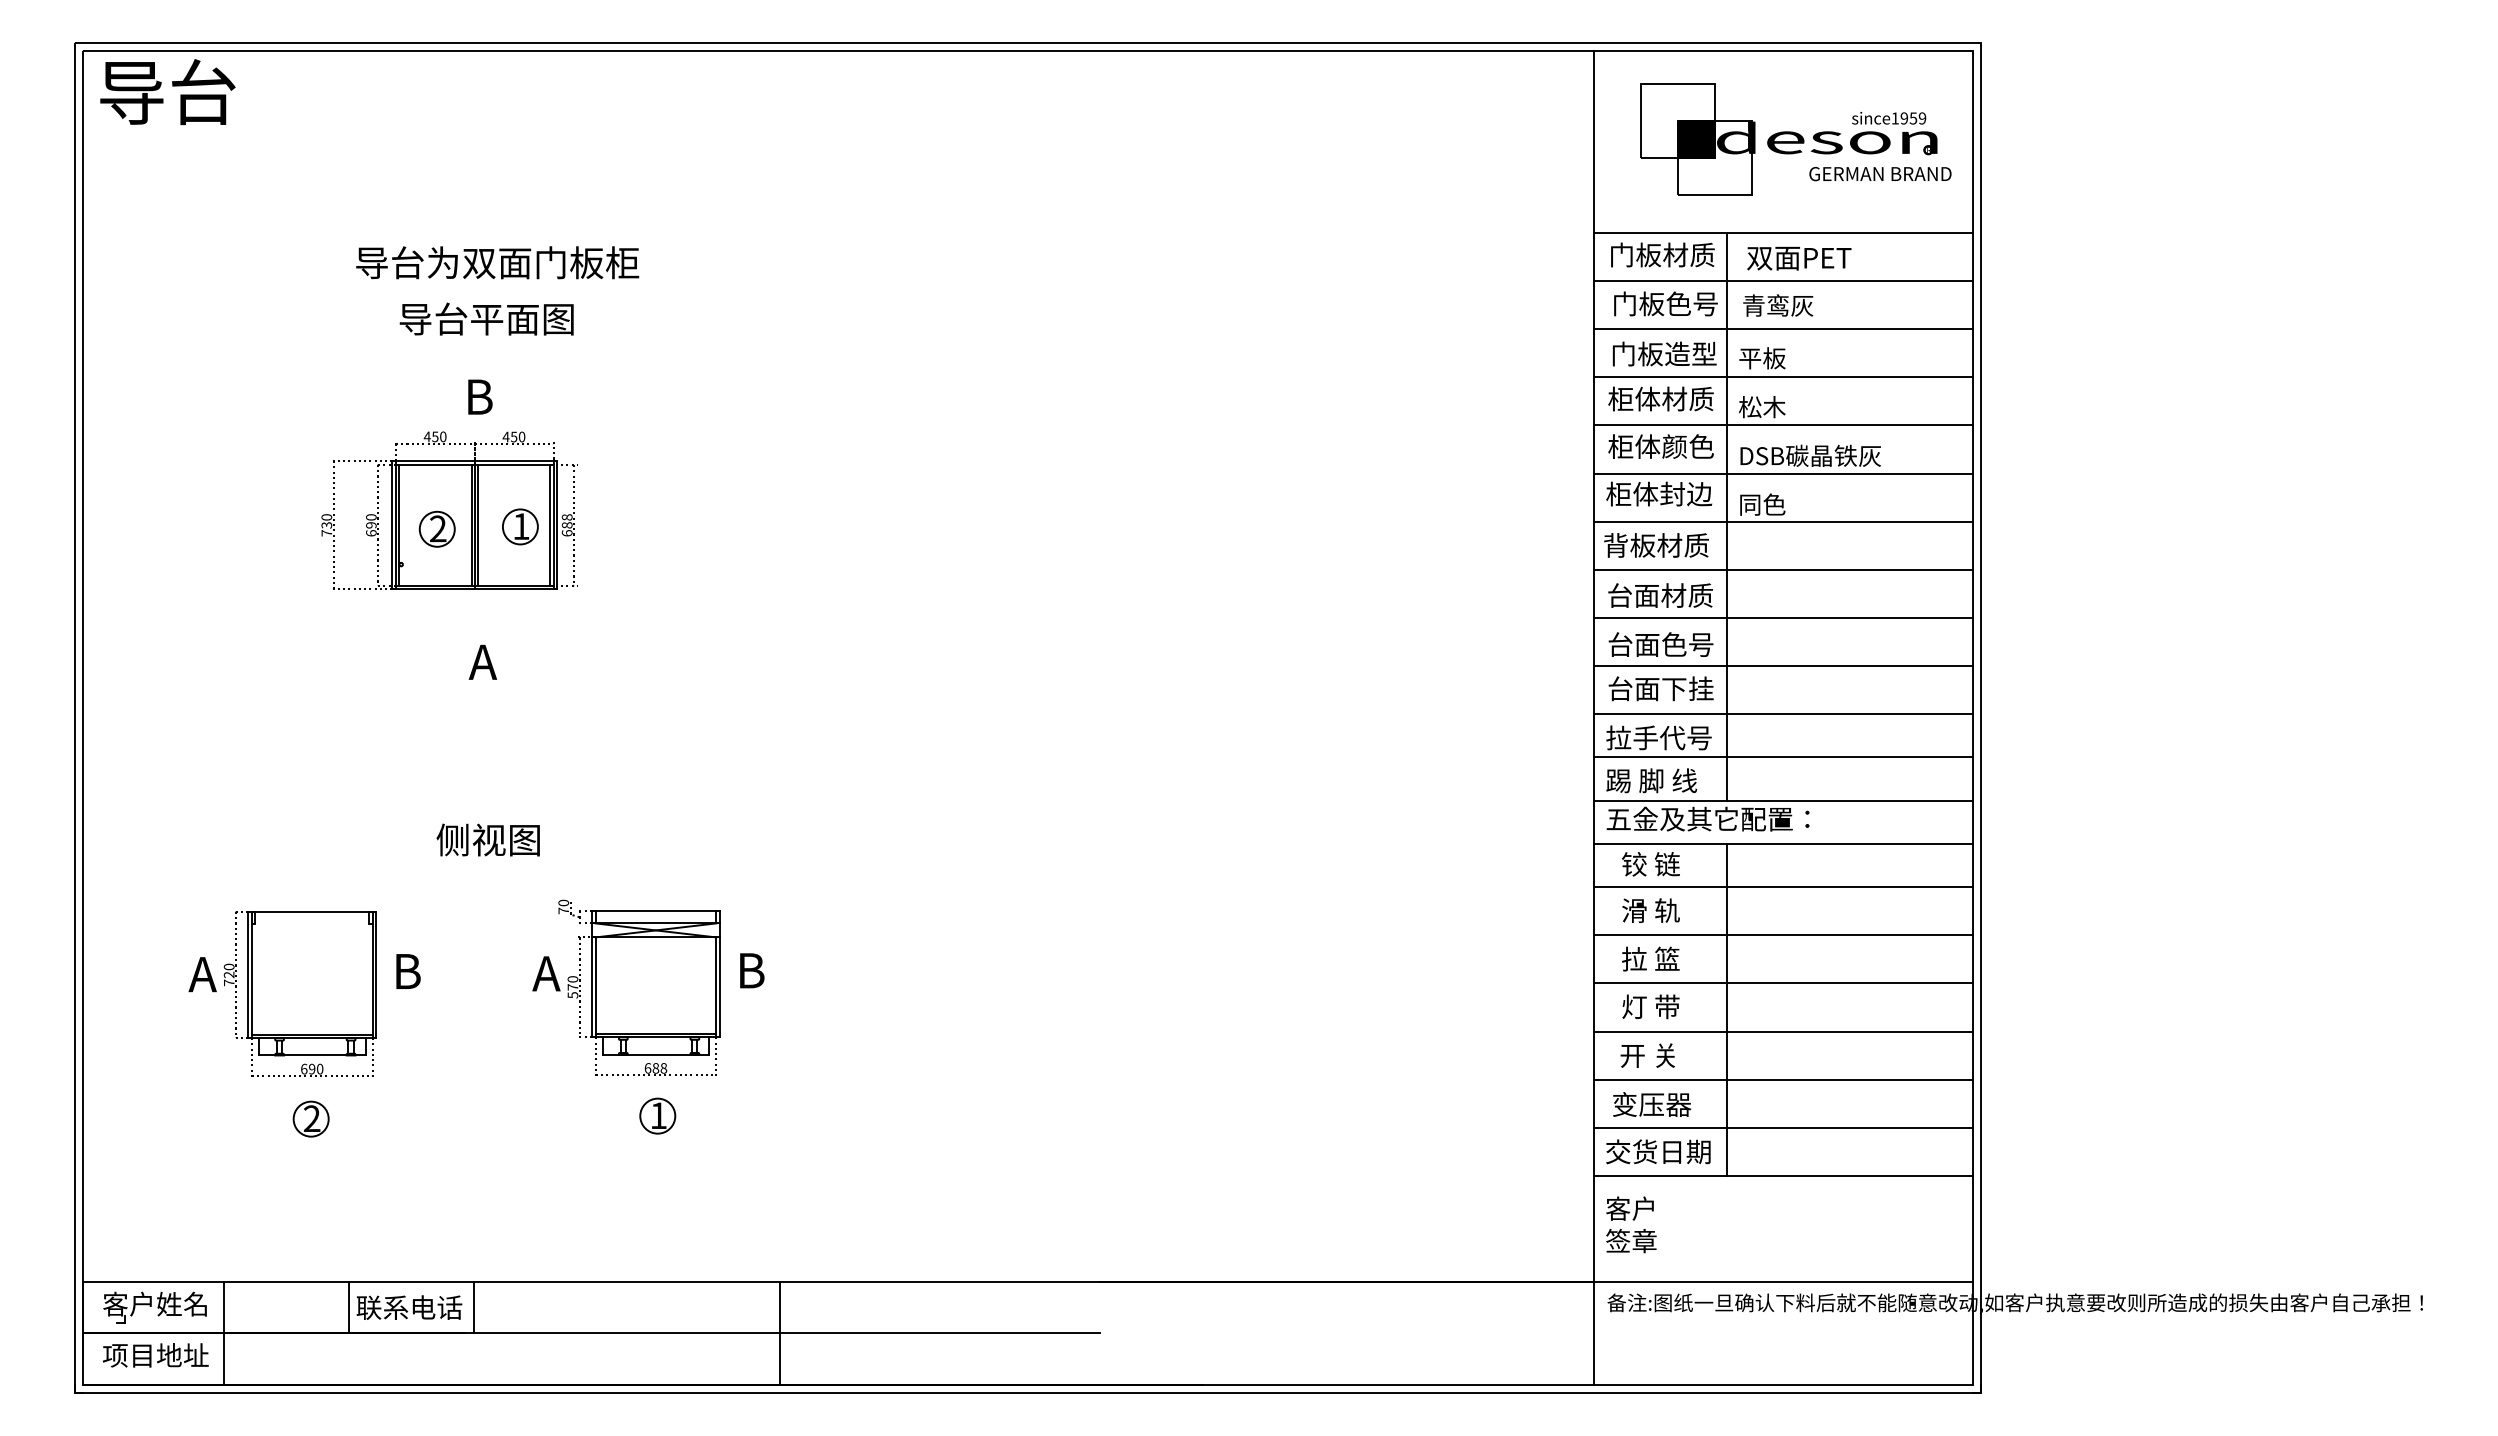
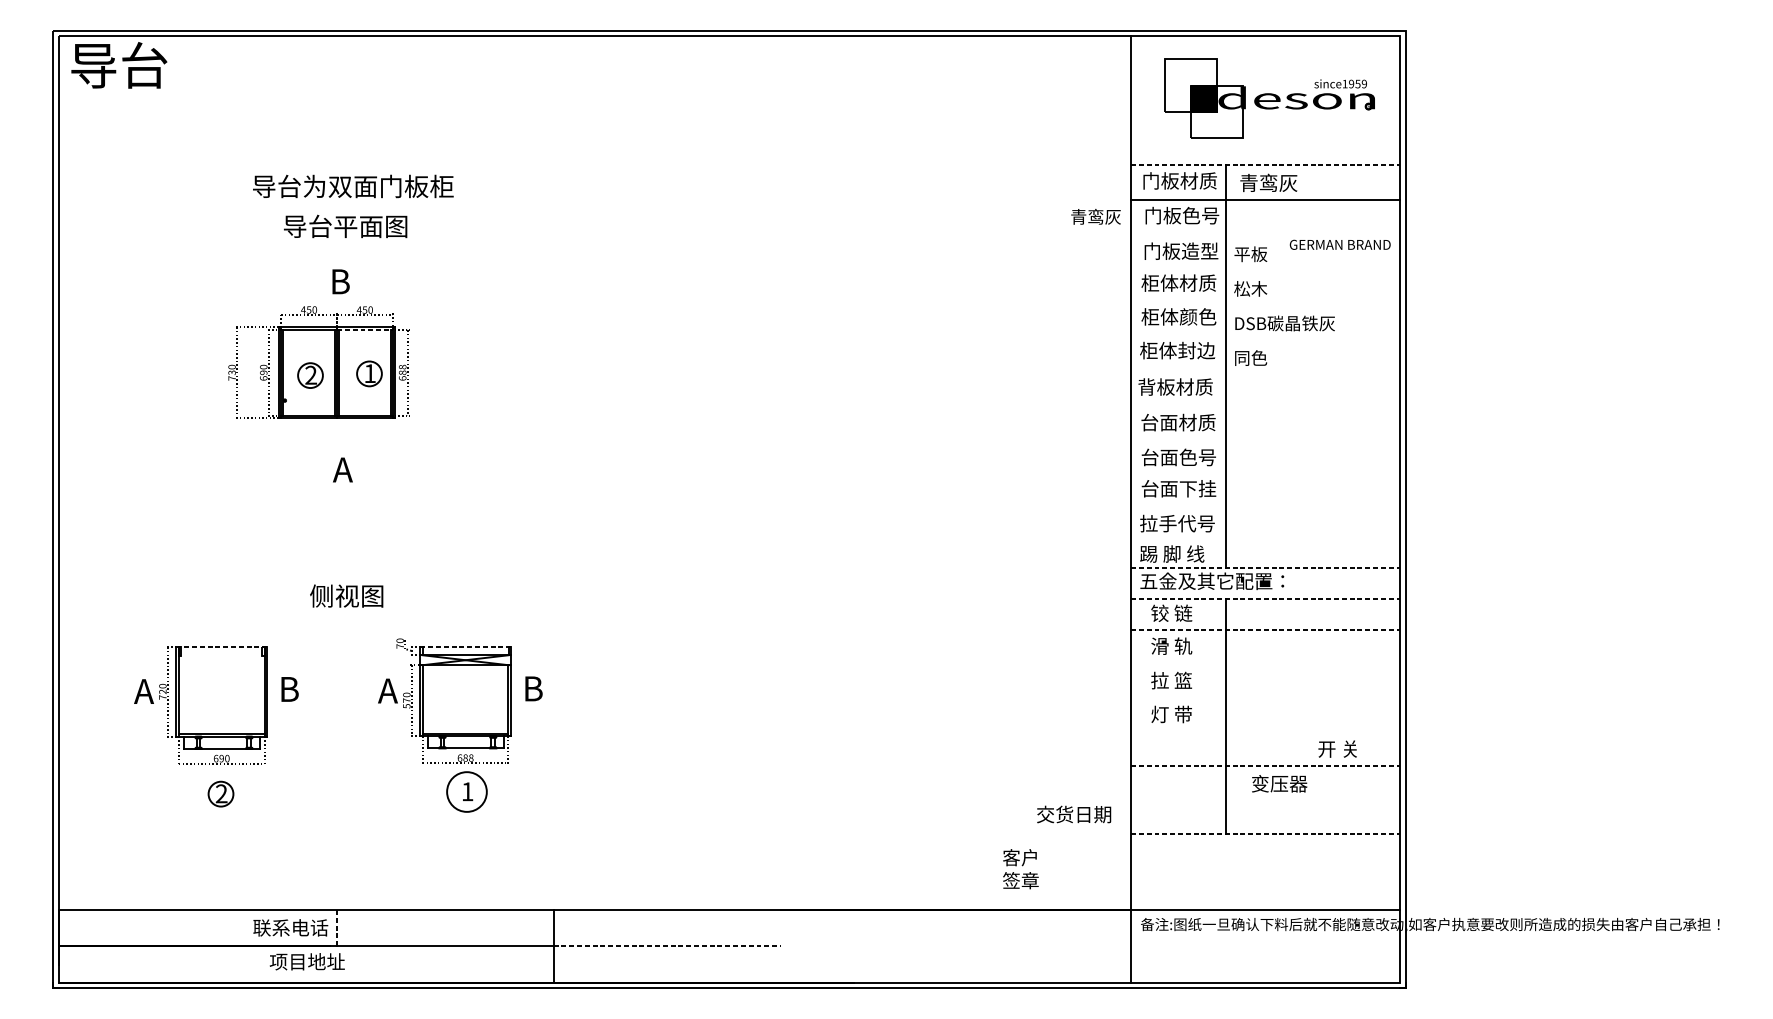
text: (1880, 174) -> (1340, 245), moved
line: (1783, 233) -> (1265, 165), solid -> dashed
text: (1799, 257) -> (1277, 182), 双面PET -> 青鸾灰
text: (1778, 305) -> (1096, 216), moved
line: (1783, 329) -> (1265, 233), removed
line: (1783, 377) -> (1265, 267), removed
line: (1783, 425) -> (1265, 301), removed
line: (514, 465) -> (365, 330), solid -> dashed
line: (1783, 473) -> (1265, 336), removed
line: (1783, 521) -> (1265, 370), removed
line: (1783, 569) -> (1265, 404), removed
line: (1783, 617) -> (1265, 438), removed
line: (1783, 665) -> (1265, 472), removed
line: (1783, 714) -> (1265, 507), removed
line: (1783, 757) -> (1265, 537), removed
line: (1783, 800) -> (1265, 568), solid -> dashed
line: (1783, 843) -> (1265, 598), solid -> dashed
line: (1783, 887) -> (1265, 629), solid -> dashed
line: (312, 911) -> (221, 646), solid -> dashed
line: (655, 911) -> (465, 646), solid -> dashed
line: (1783, 935) -> (1265, 663), removed
line: (1783, 983) -> (1265, 697), removed
line: (1783, 1031) -> (1265, 731), removed
text: (1647, 1055) -> (1337, 748), moved
line: (1783, 1079) -> (1265, 766), solid -> dashed
text: (1652, 1104) -> (1279, 783), moved
circle: (657, 1115) -> (466, 791), size x1.6
line: (1783, 1127) -> (1265, 800), removed
text: (1658, 1151) -> (1074, 814), moved
line: (1783, 1175) -> (1265, 834), solid -> dashed
text: (1631, 1224) -> (1020, 868), moved
part: (154, 1307) -> (109, 927), removed
line: (348, 1307) -> (247, 927), removed
line: (474, 1307) -> (336, 927), solid -> dashed
line: (223, 1333) -> (158, 946), removed
line: (939, 1333) -> (666, 946), solid -> dashed
text: (155, 1355) -> (307, 961), moved

